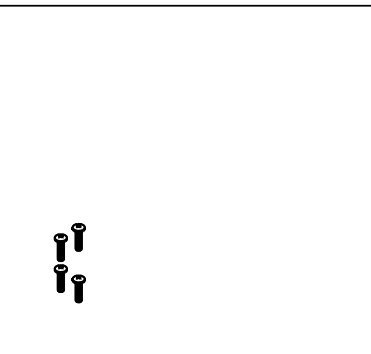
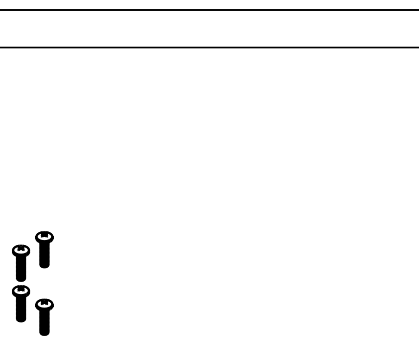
part: (69, 263) -> (32, 283), size x1.43

